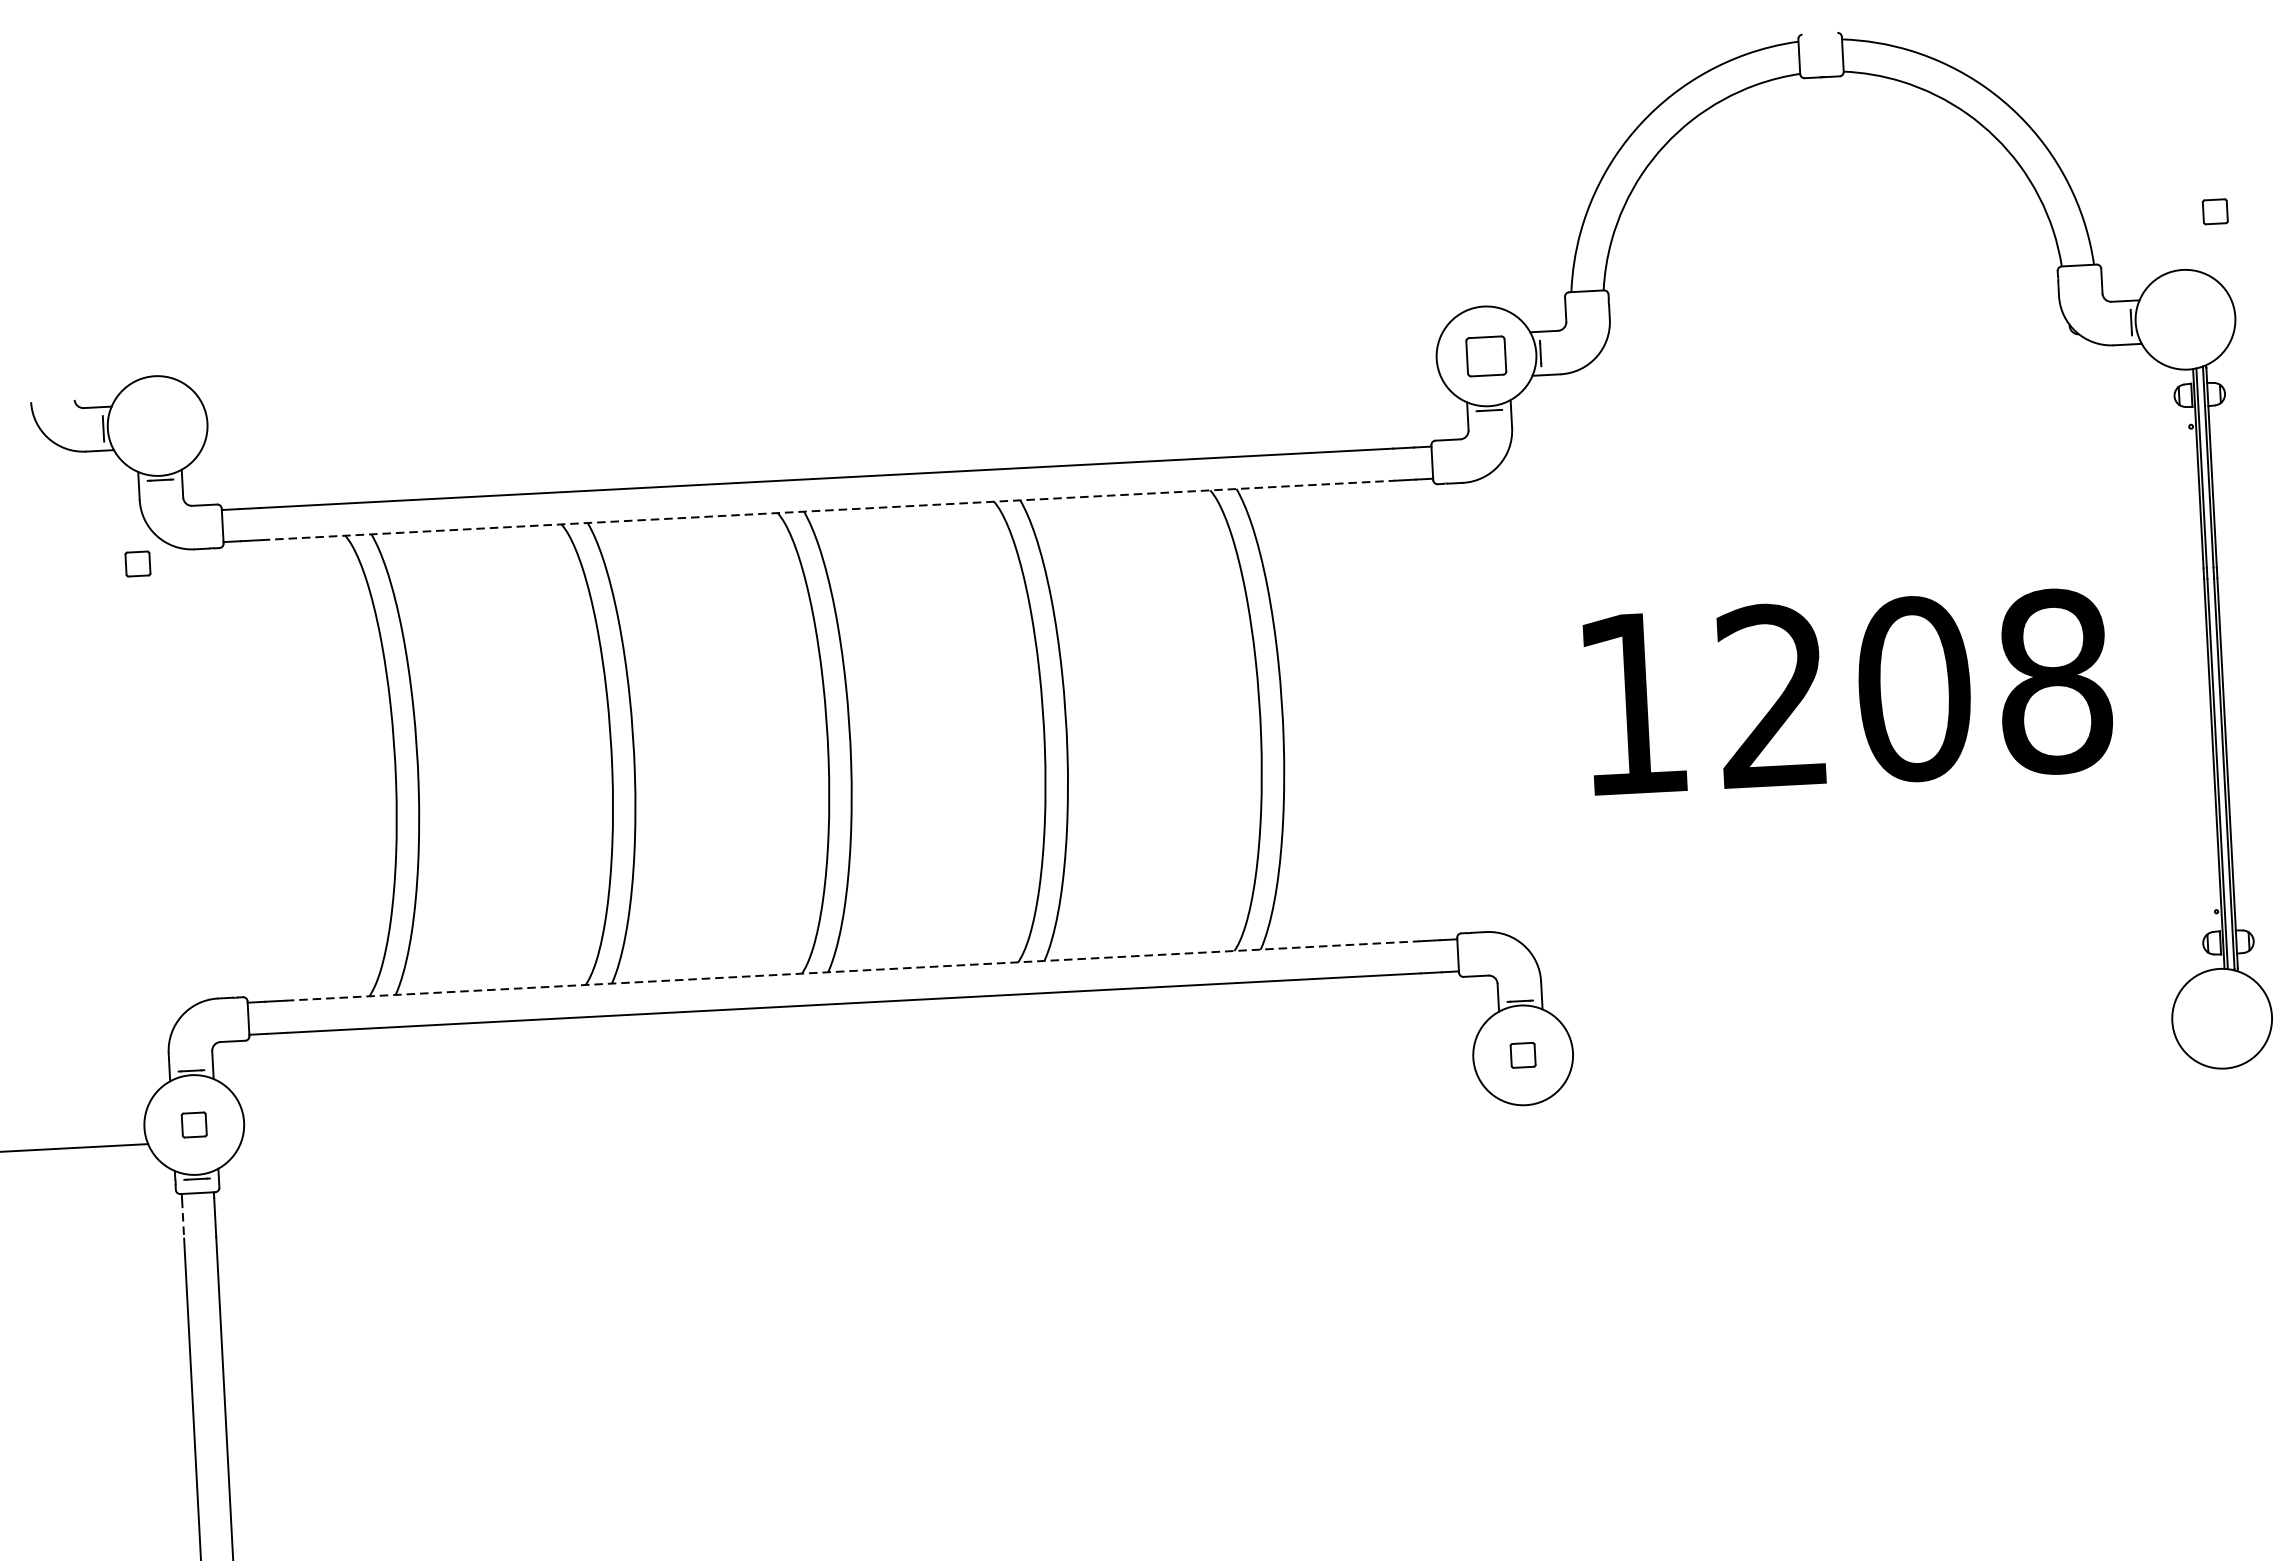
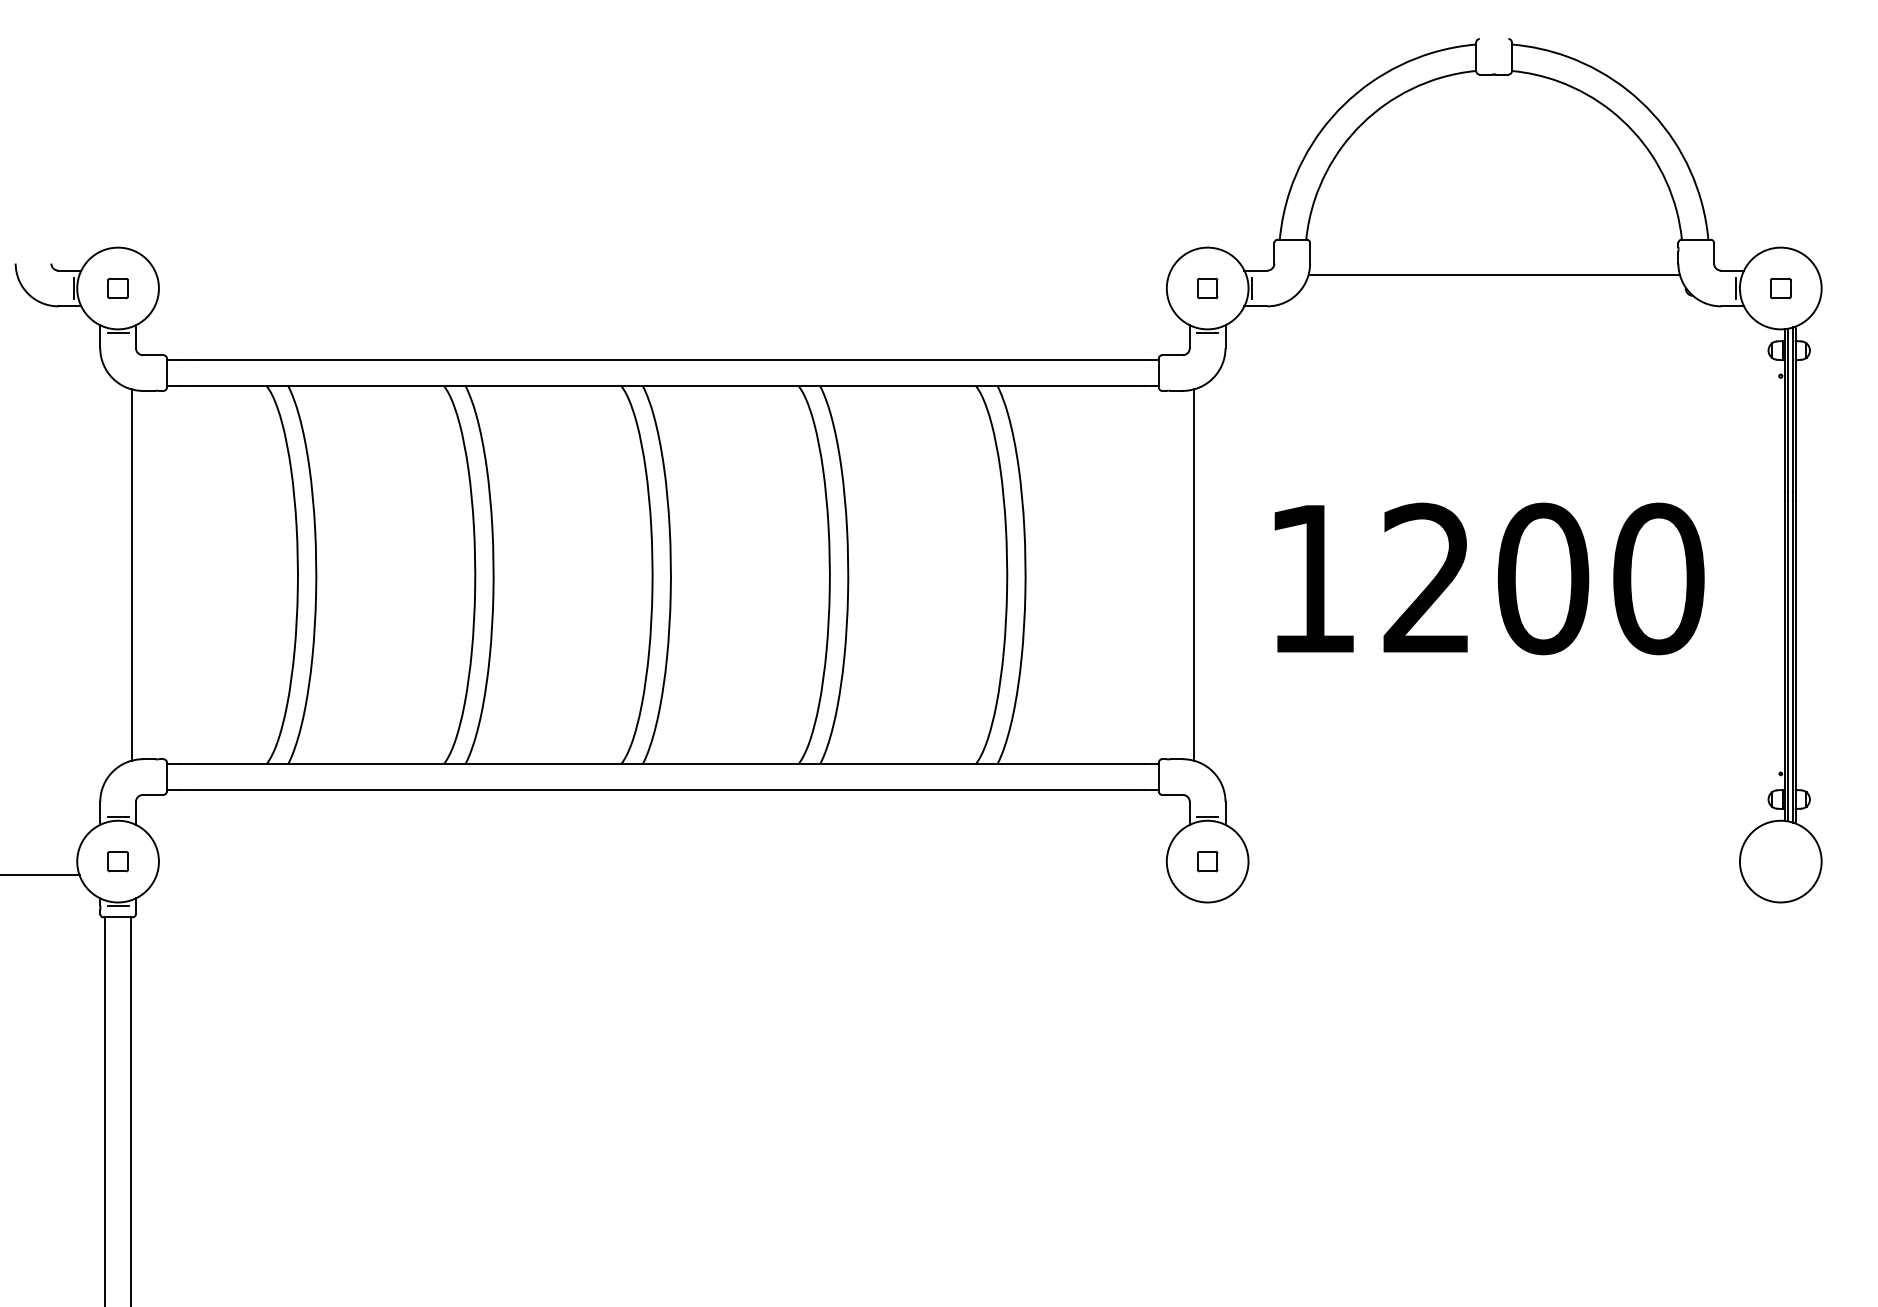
part: (2214, 211) -> (1780, 288), moved
line: (1834, 321) -> (1493, 274), added
part: (1486, 356) -> (1207, 288), size x0.62
line: (827, 510) -> (662, 386), dashed -> solid
part: (137, 564) -> (117, 288), moved
text: (2054, 681) -> (1658, 578), 1208 -> 1200
line: (1488, 706) -> (1194, 574), added
line: (192, 773) -> (131, 574), added
line: (851, 970) -> (662, 763), dashed -> solid
line: (182, 1219) -> (104, 938), dashed -> solid

